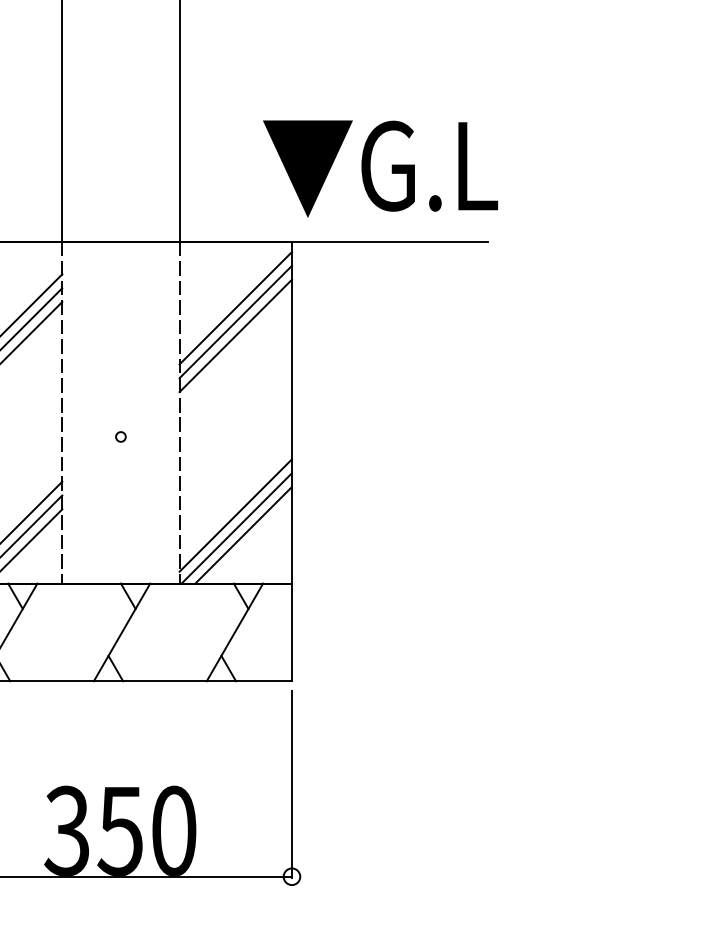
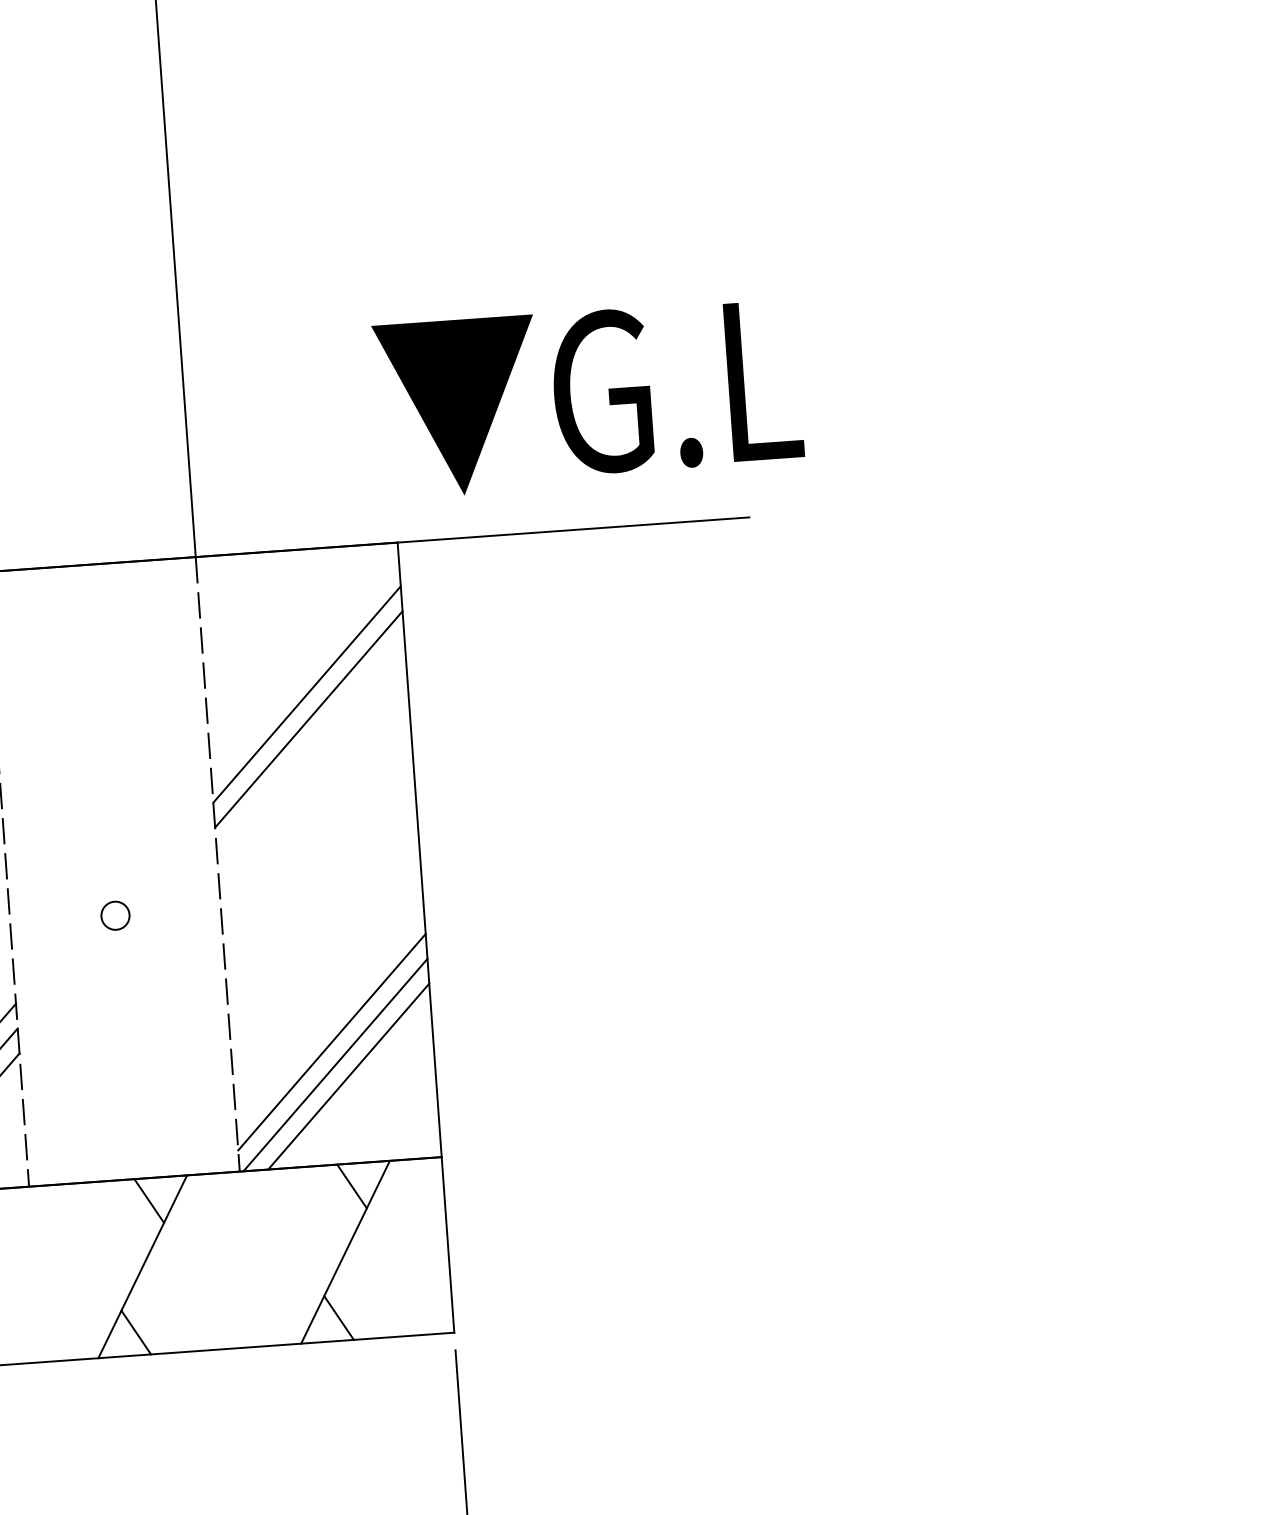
text: (380, 168) -> (588, 397), moved
line: (235, 308) -> (304, 670), removed
circle: (120, 436) -> (114, 914), size x1.6

